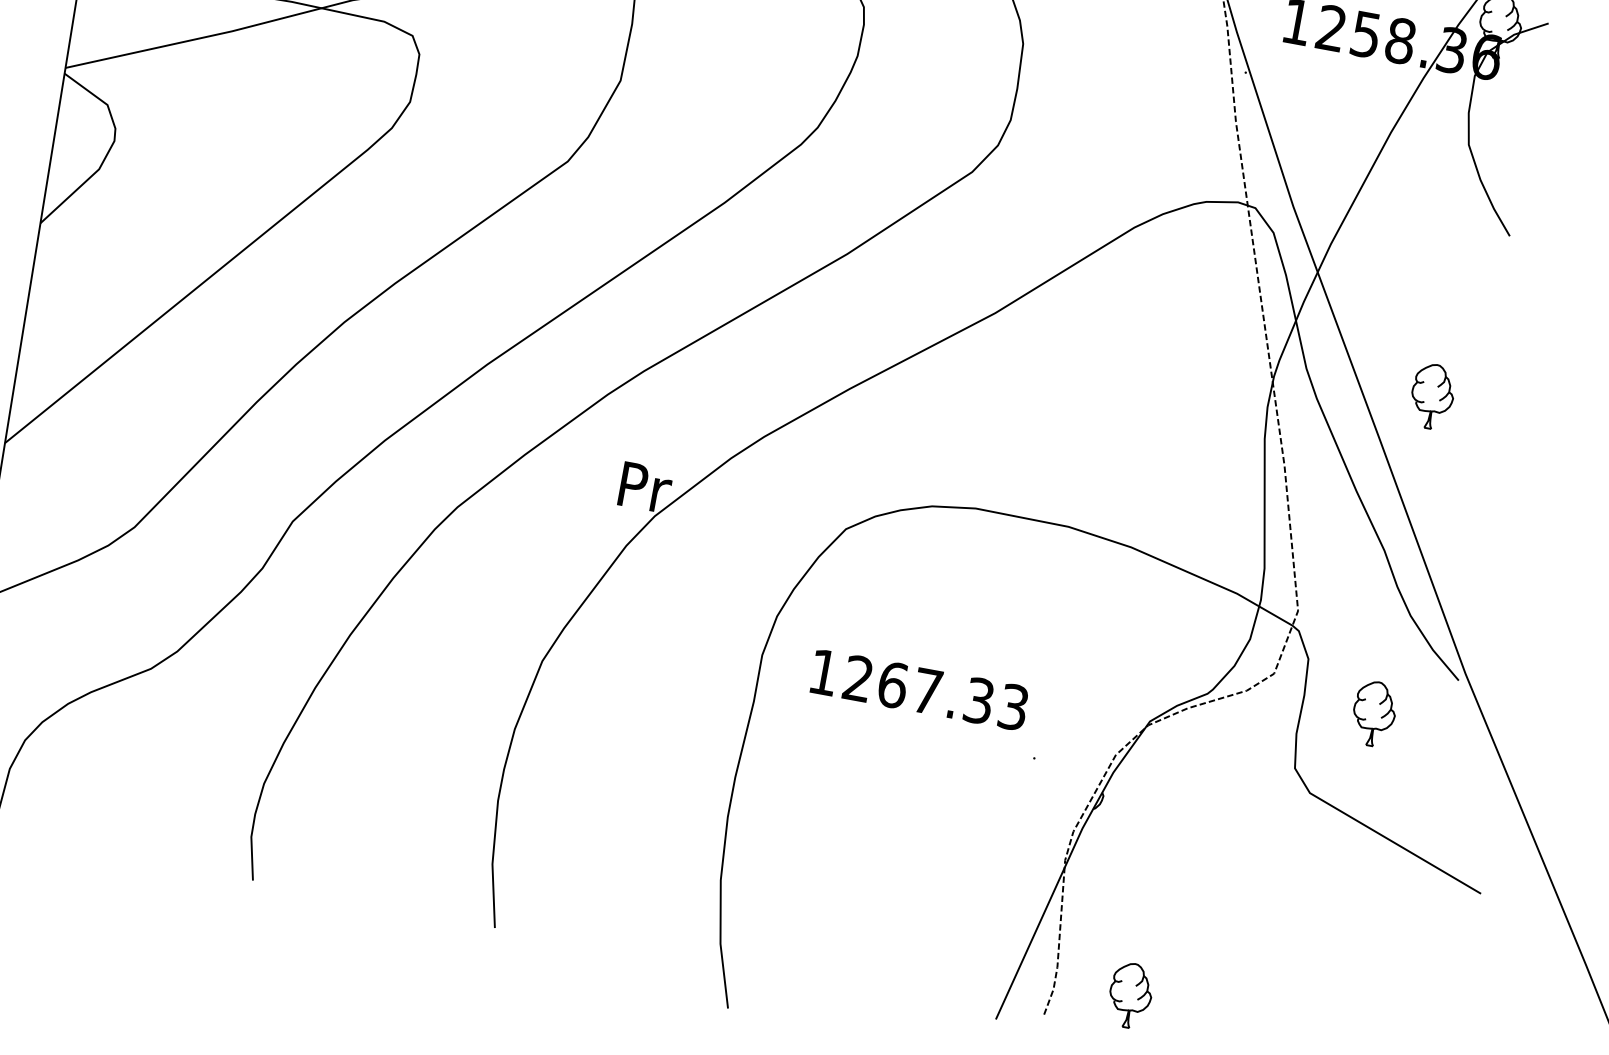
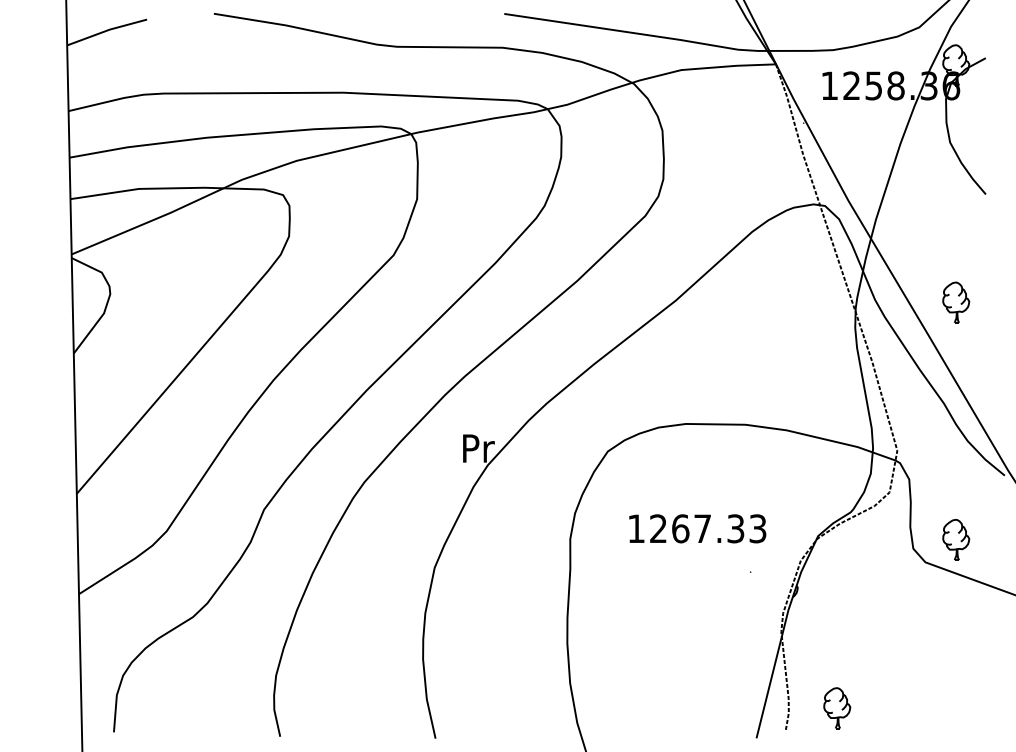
text: (919, 689) -> (697, 528), moved
part: (1374, 713) -> (956, 539), moved

